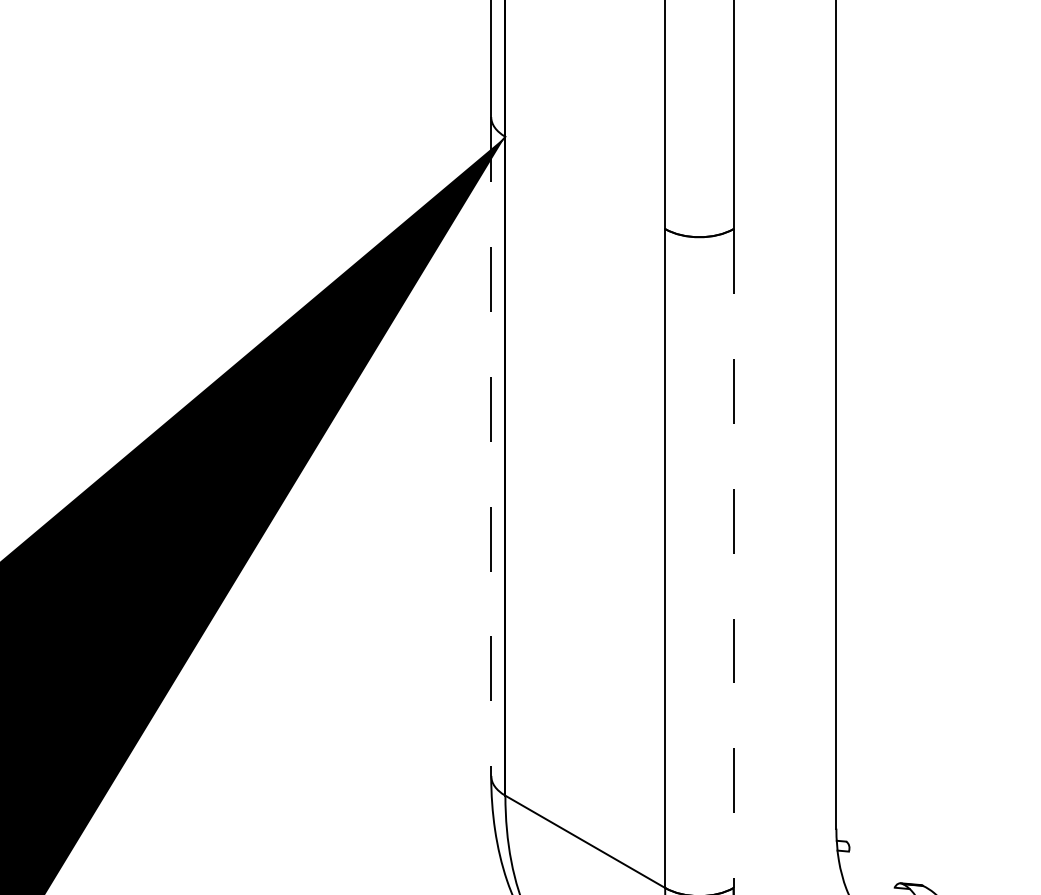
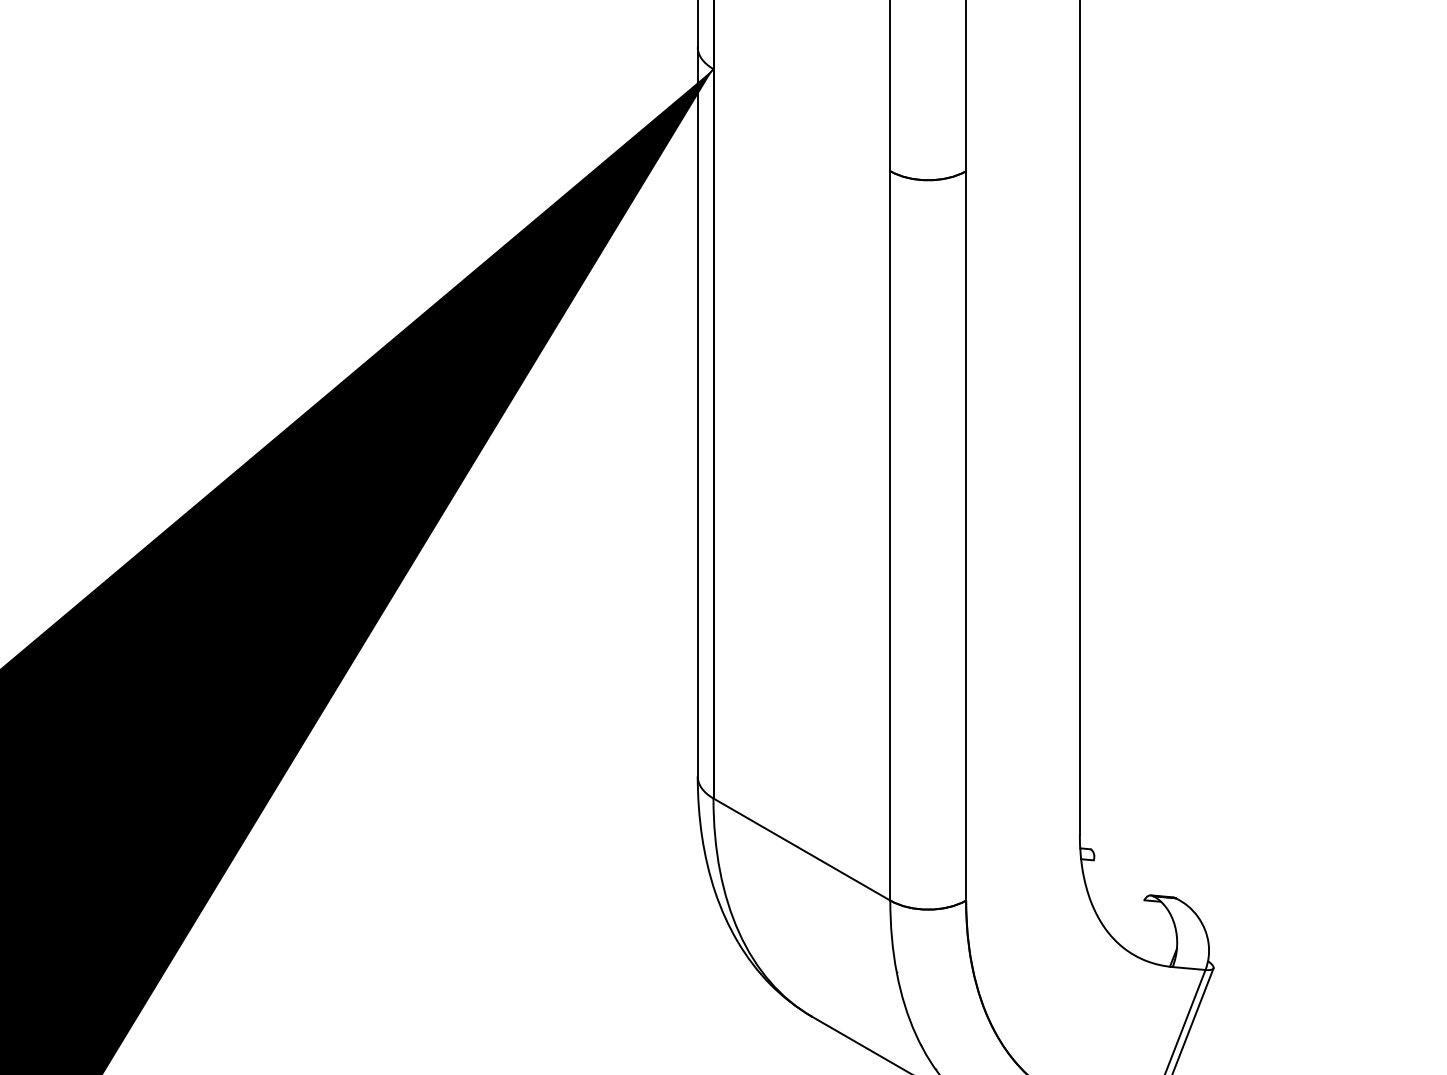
line: (490, 446) -> (697, 411), dashed -> solid
line: (733, 558) -> (966, 535), dashed -> solid

